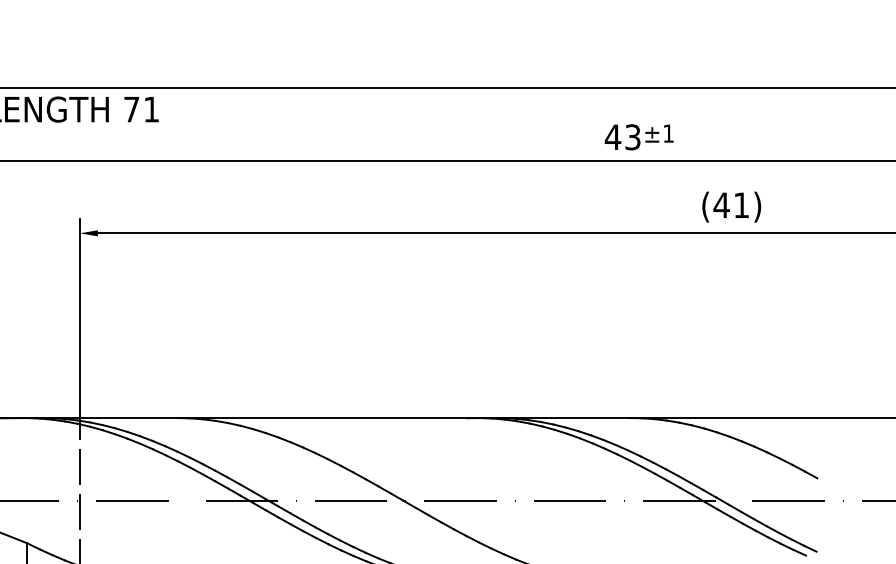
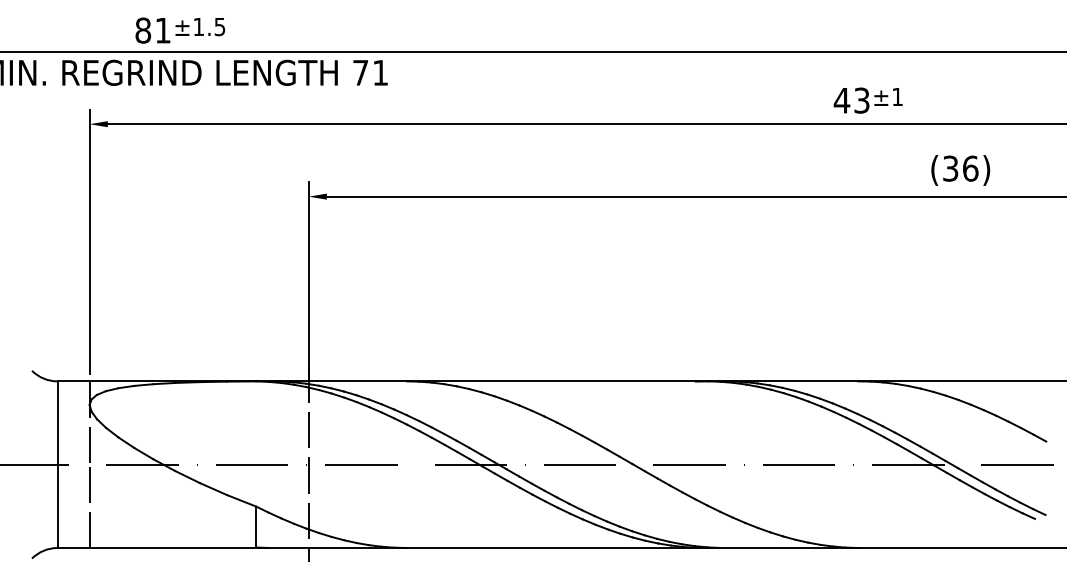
text: (731, 205) -> (960, 168), (41) -> (36)

